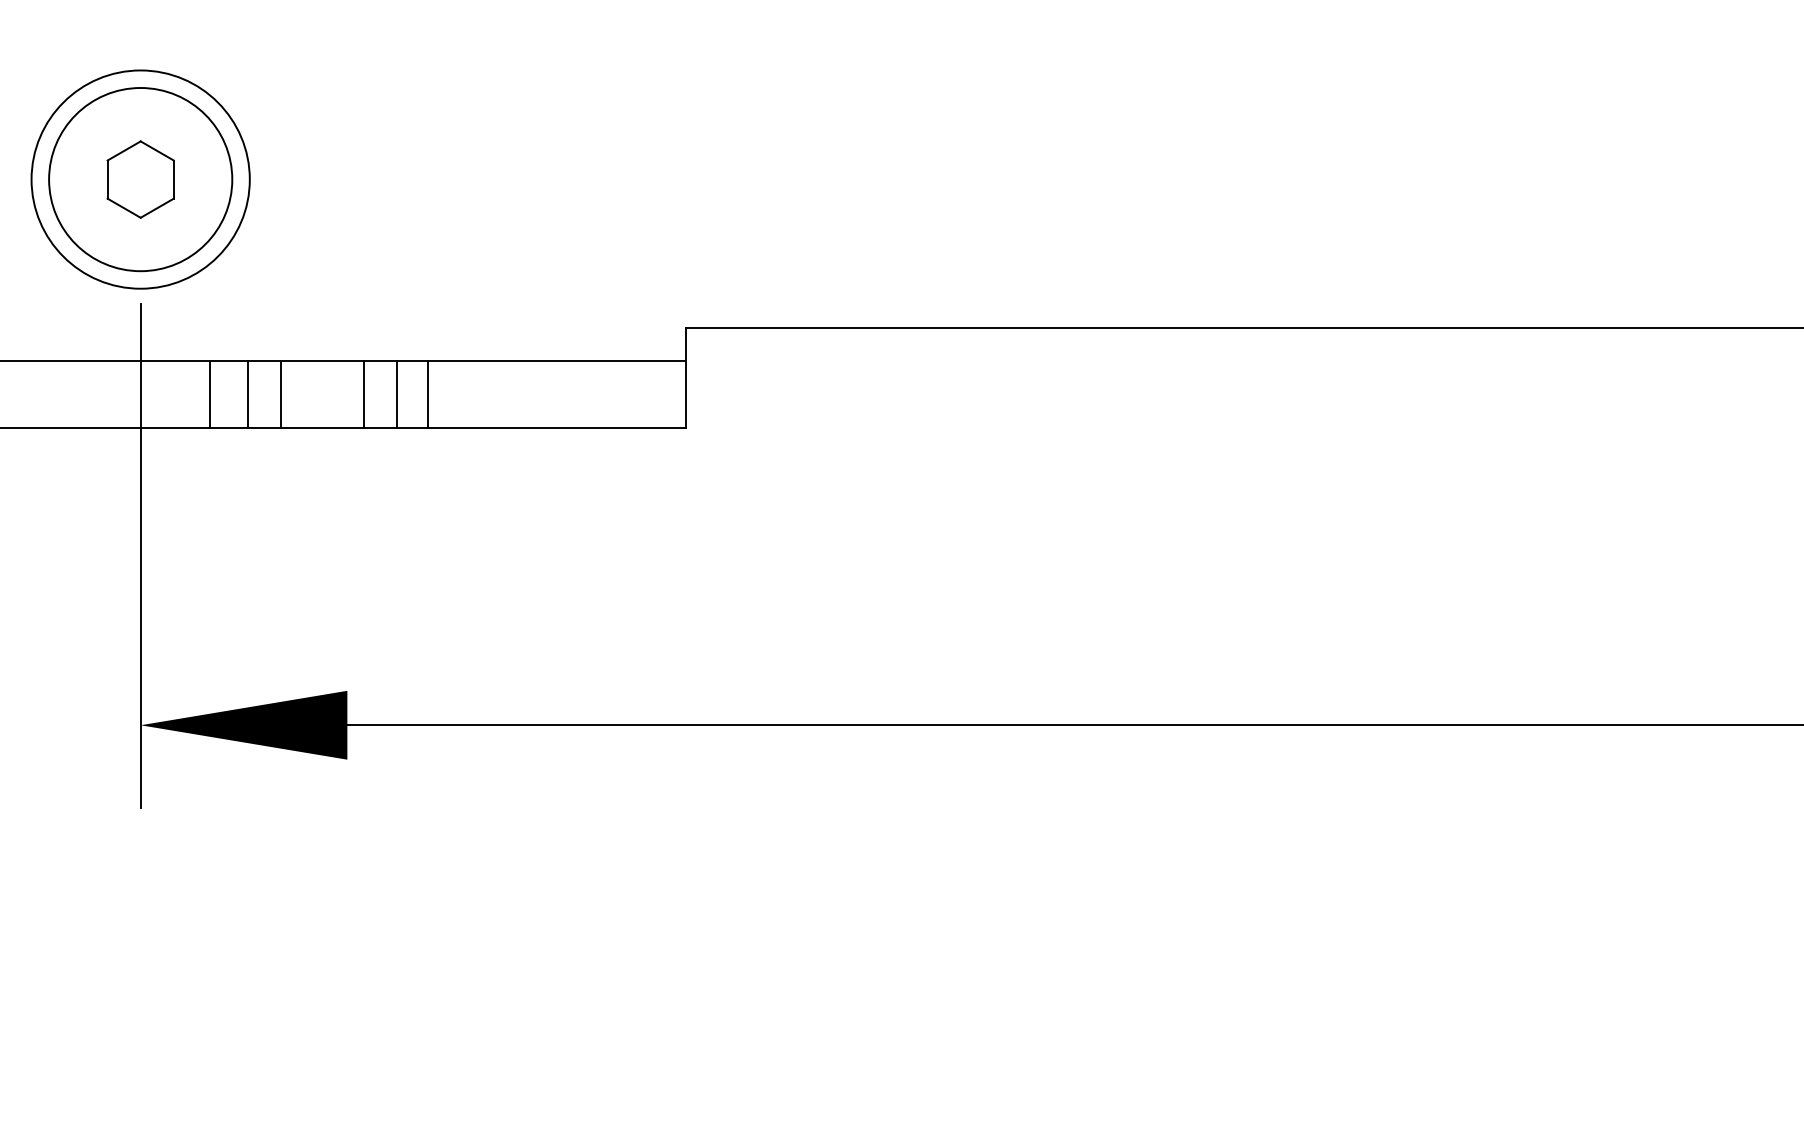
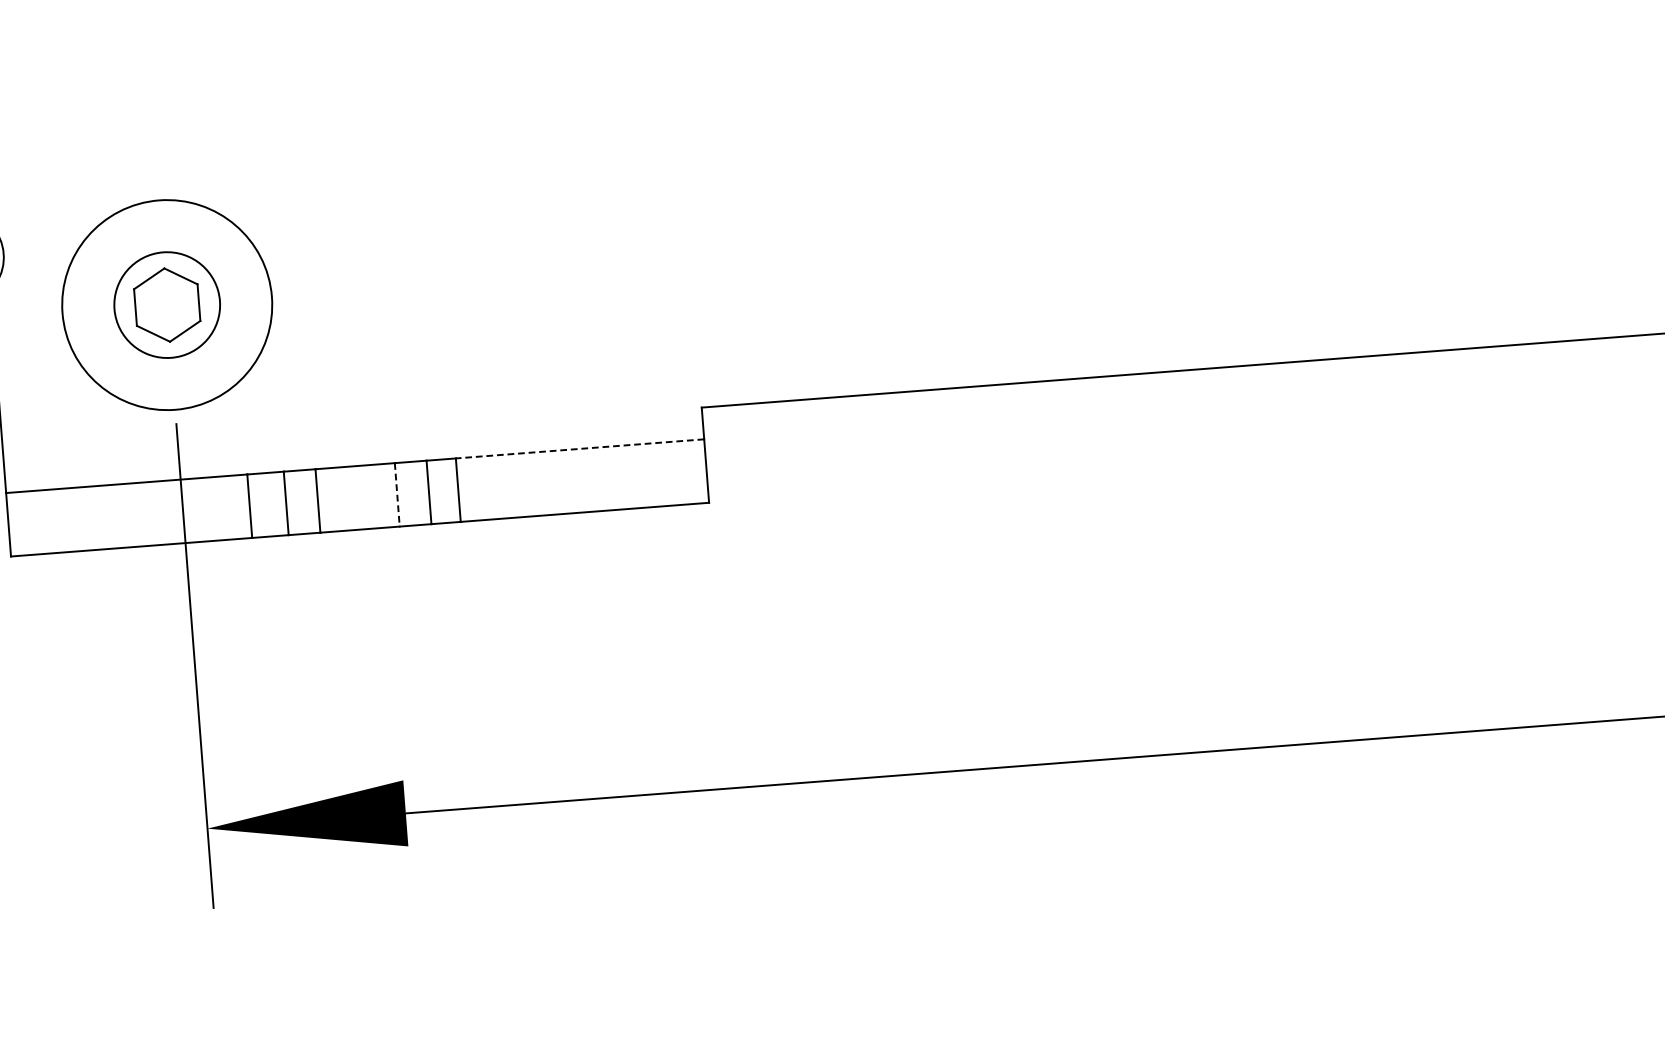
circle: (140, 179) -> (167, 305), size x0.6
line: (556, 361) -> (579, 448), solid -> dashed
line: (363, 395) -> (396, 495), solid -> dashed

